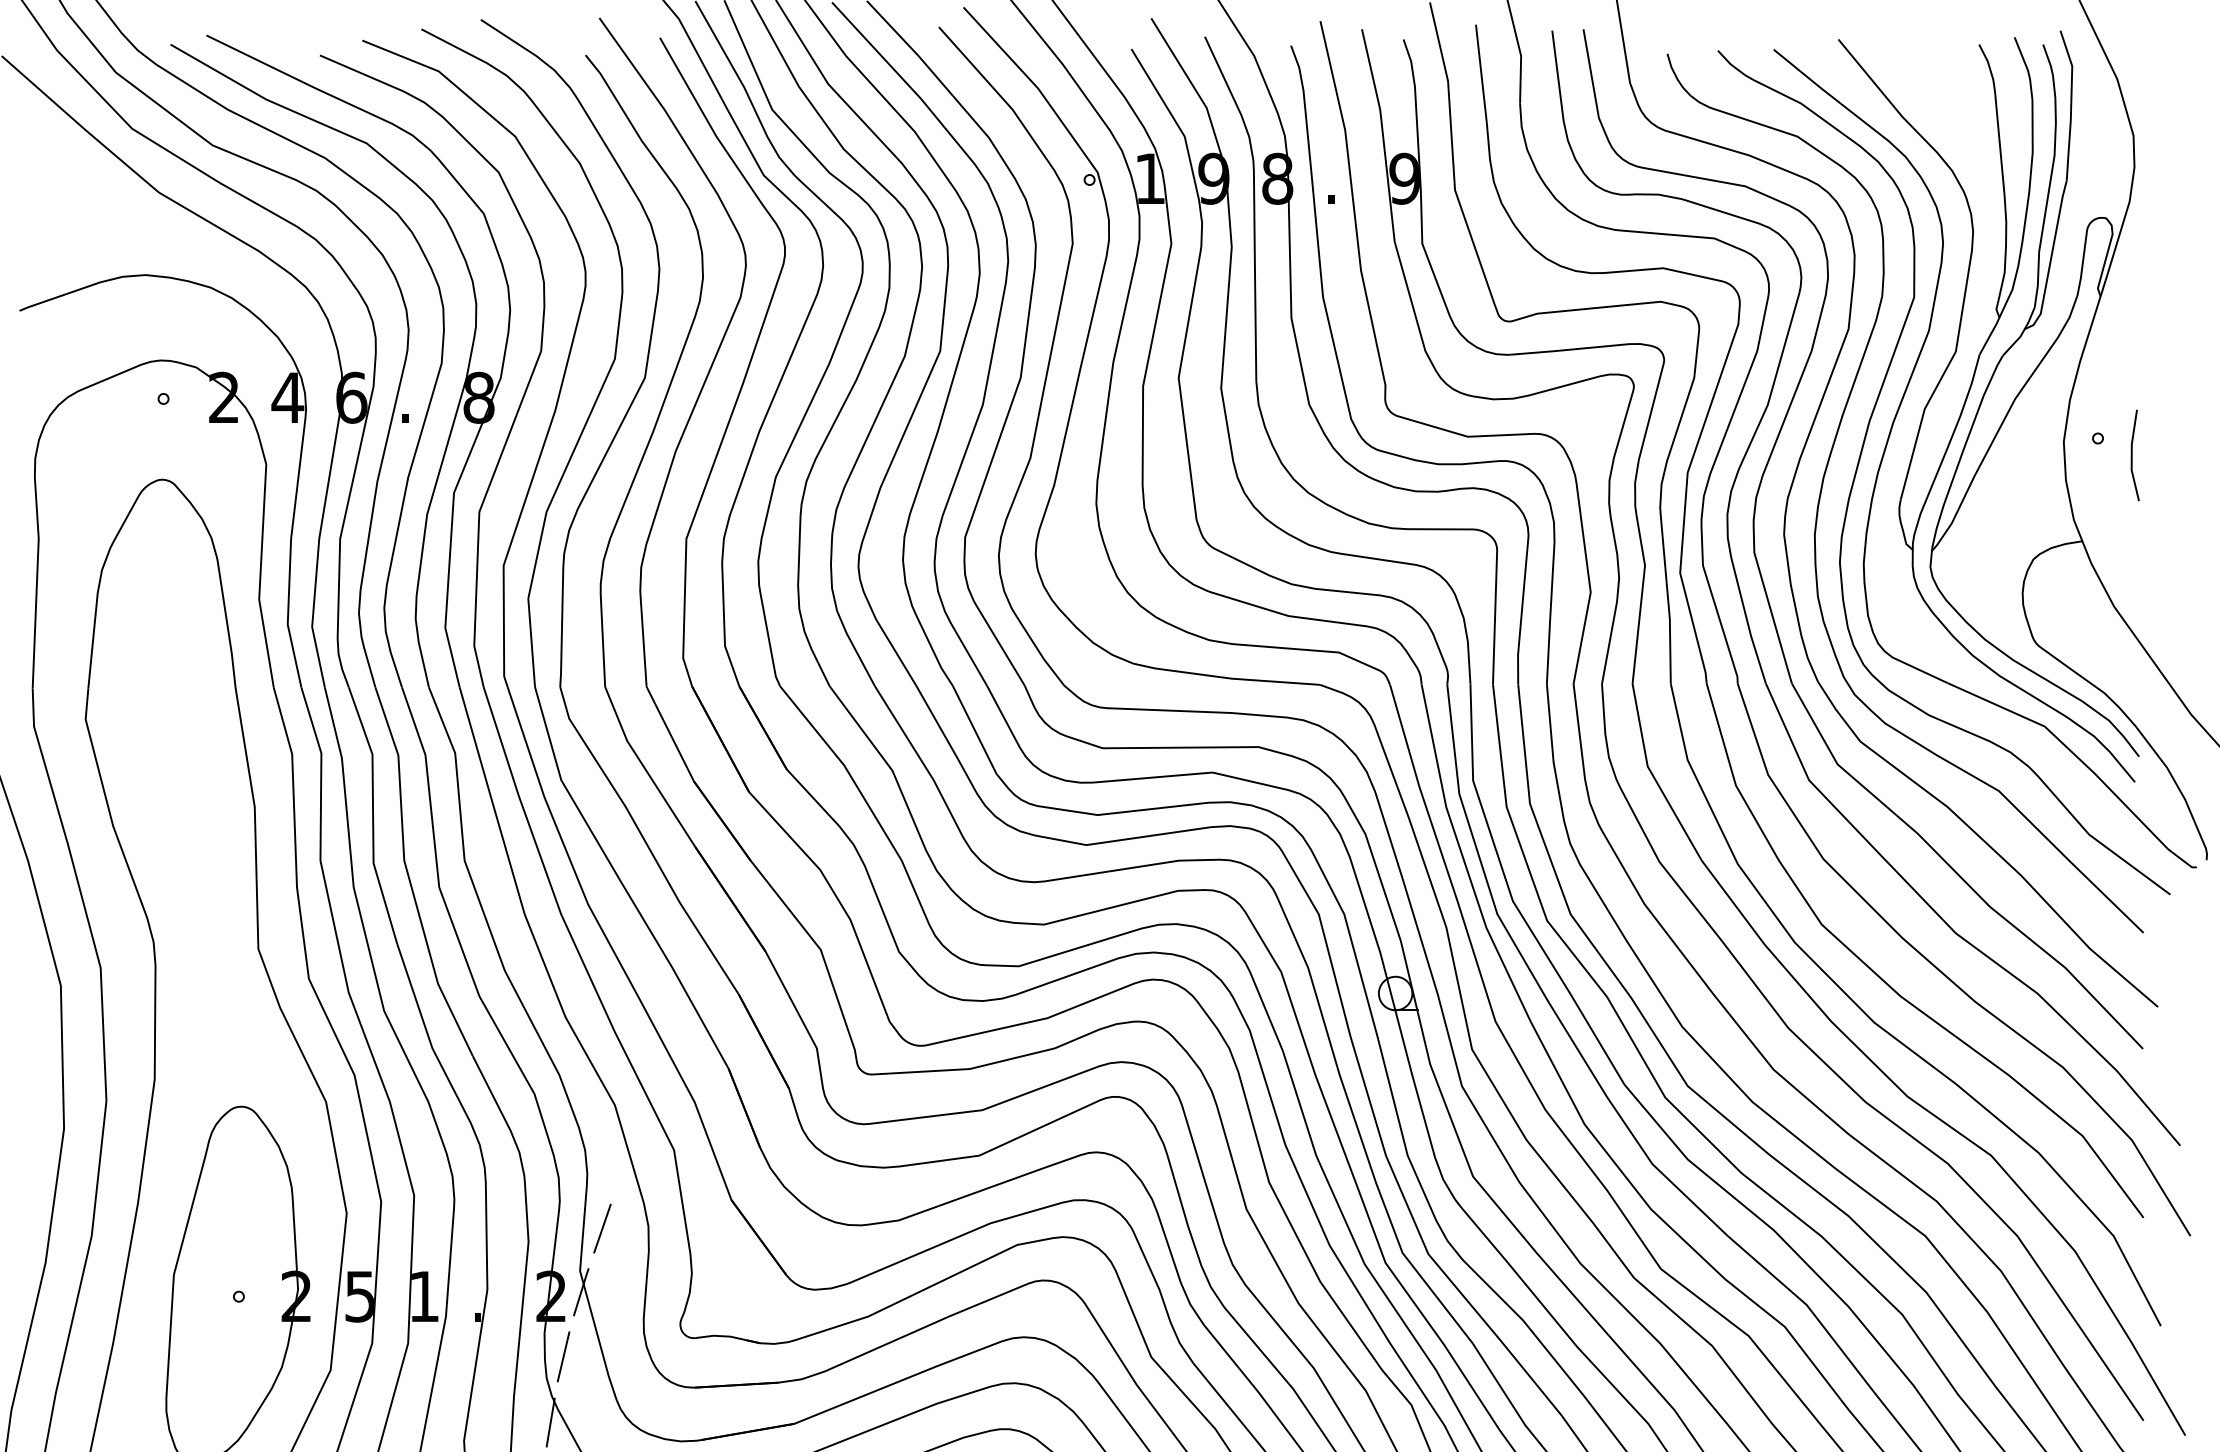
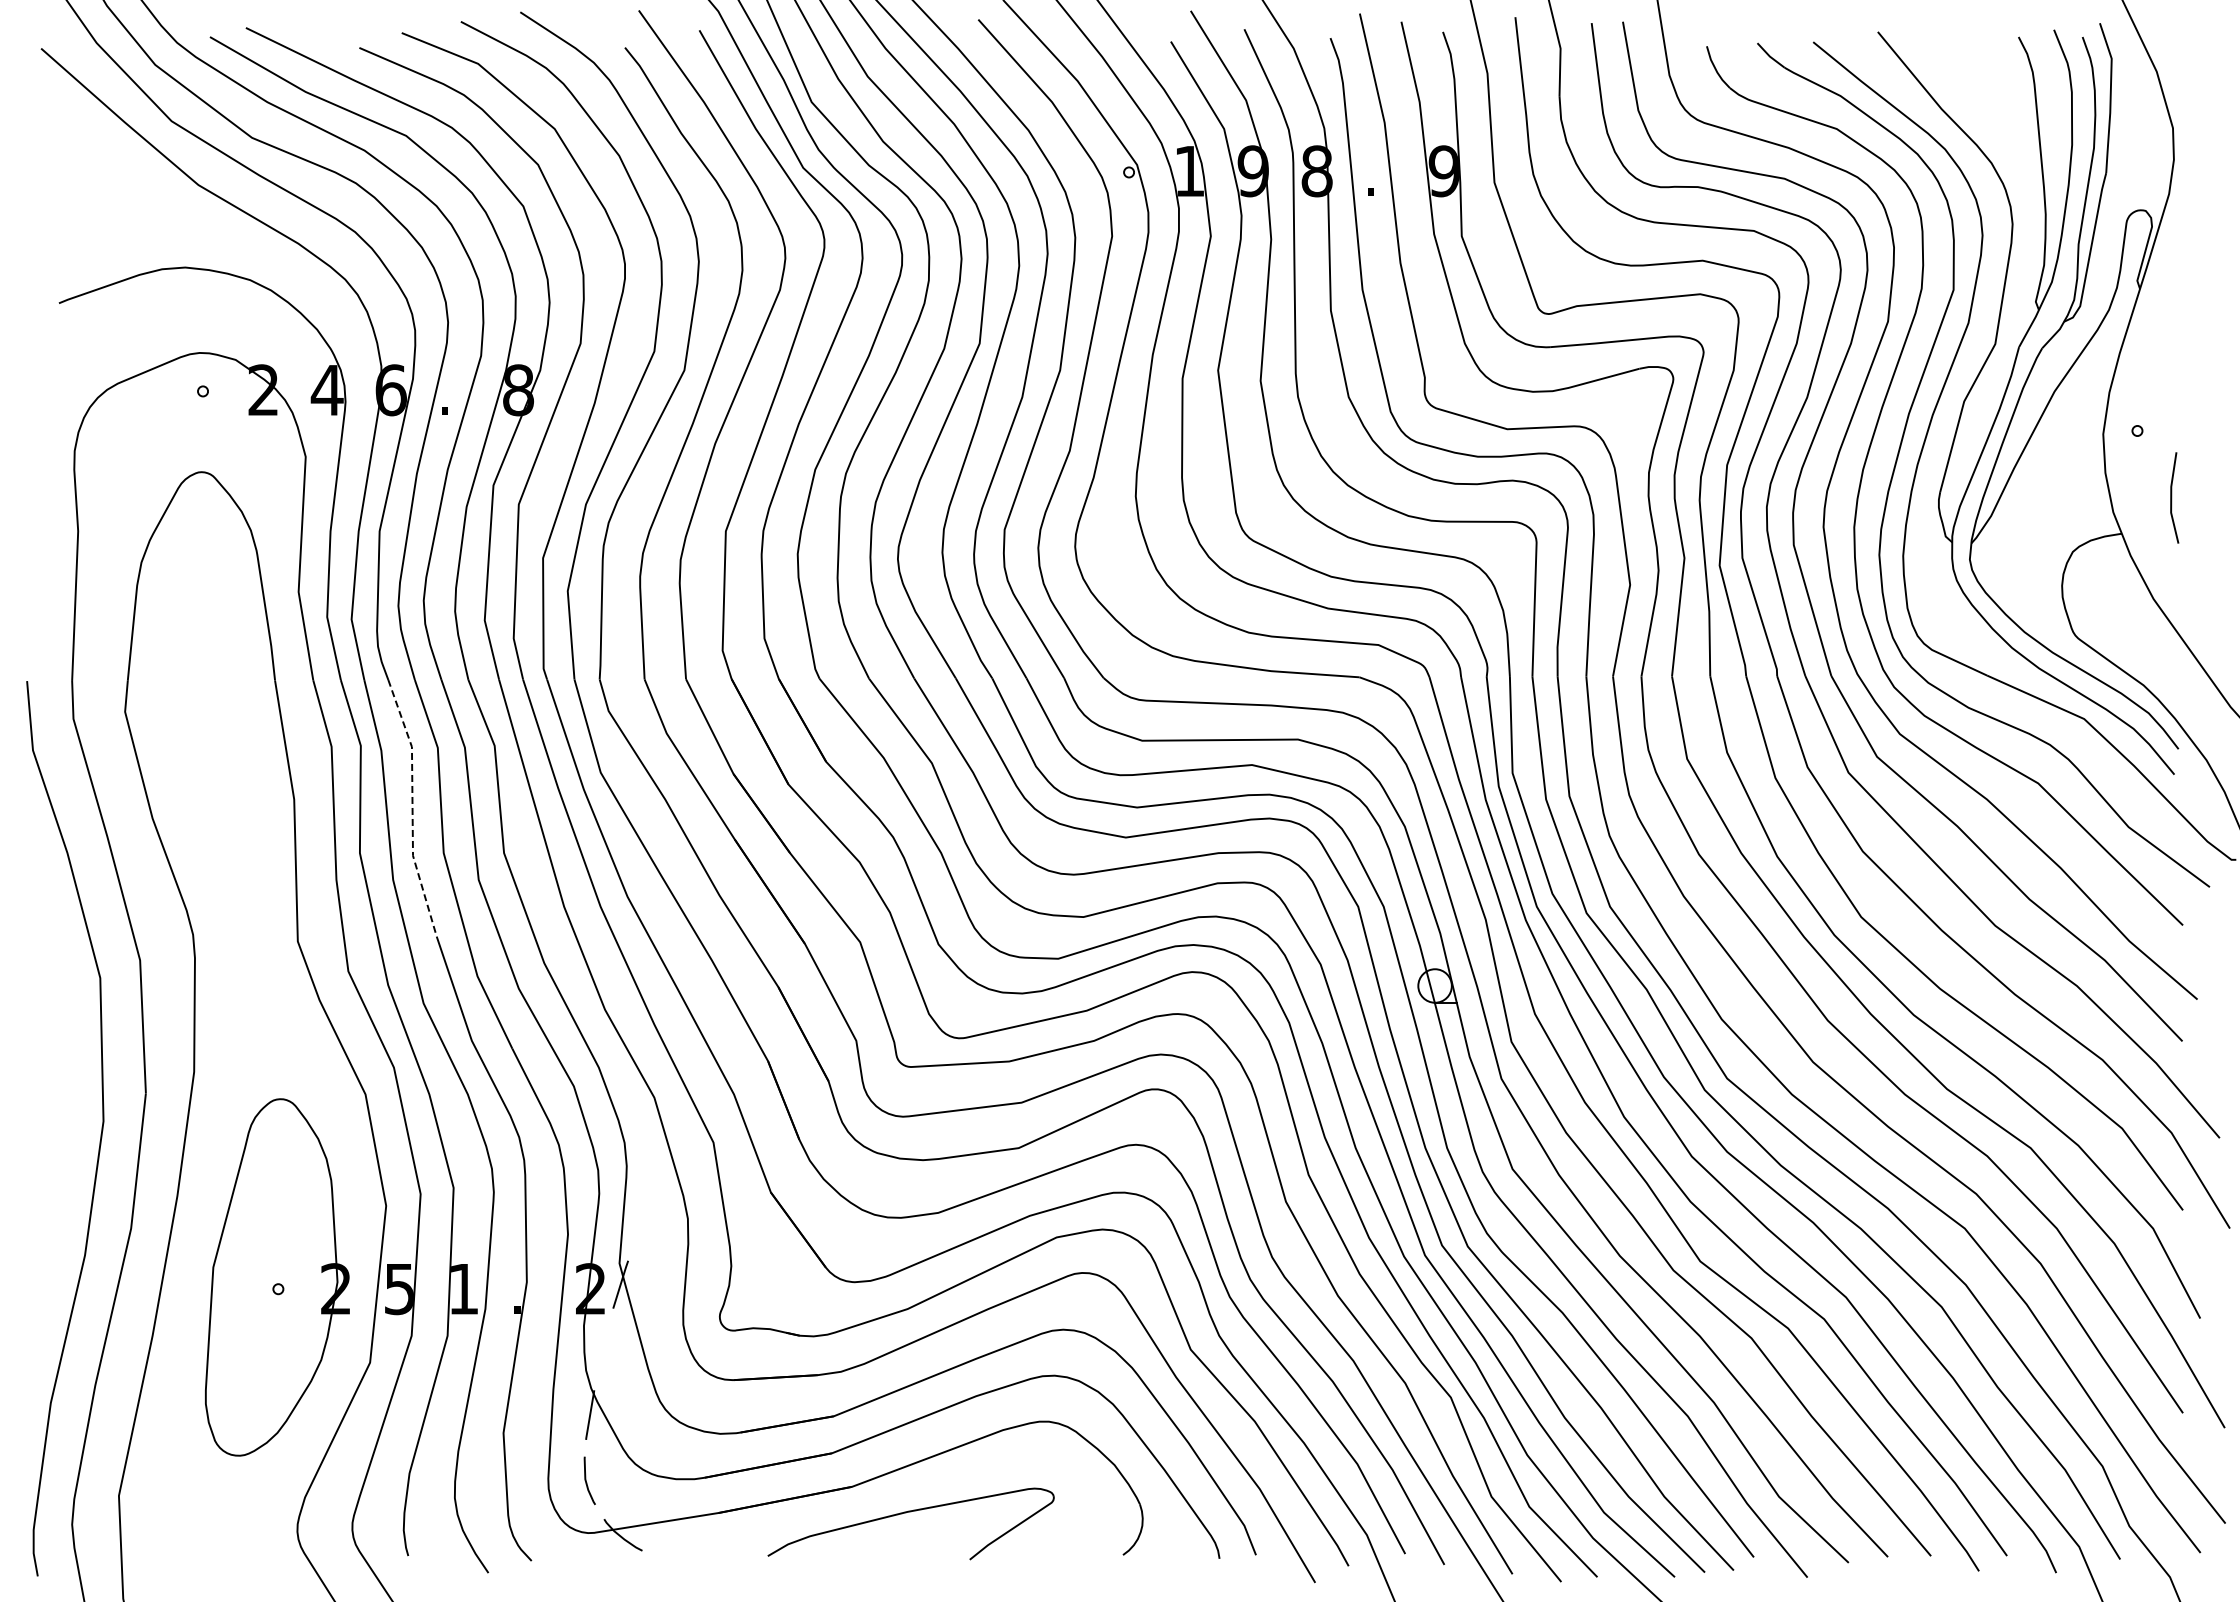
line: (2133, 455) -> (2172, 497), moved
line: (373, 816) -> (412, 808), solid -> dashed
line: (602, 1228) -> (641, 1220), removed
line: (563, 1356) -> (602, 1348), removed

